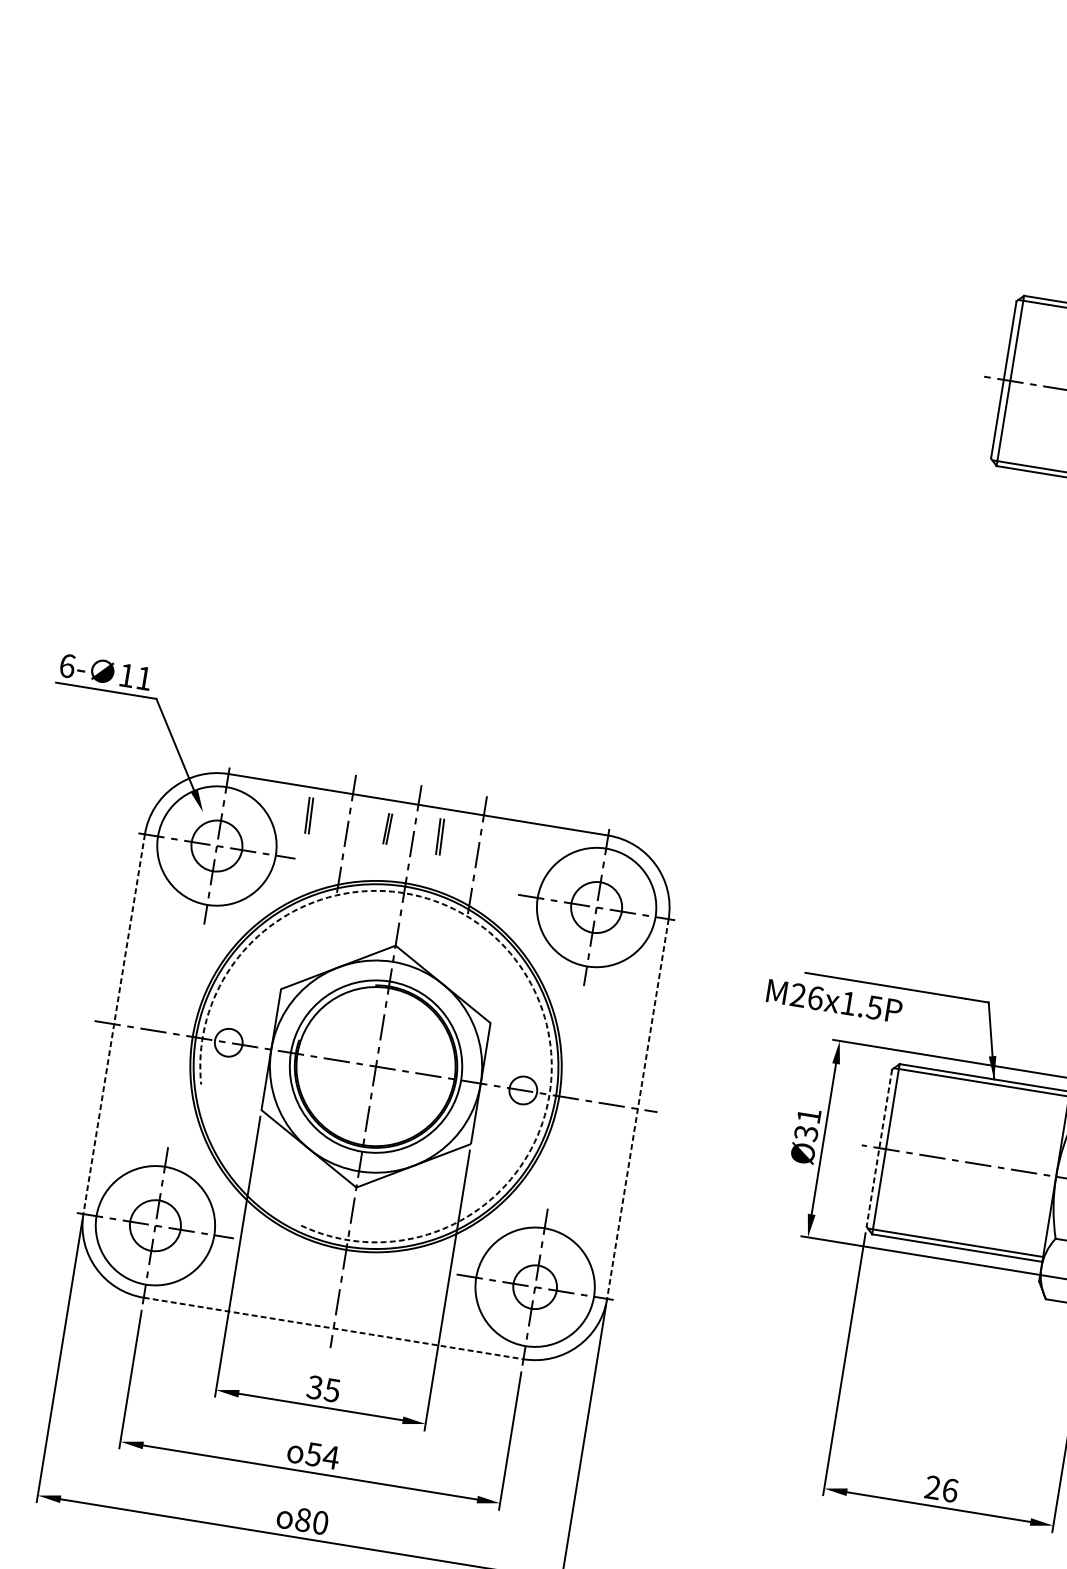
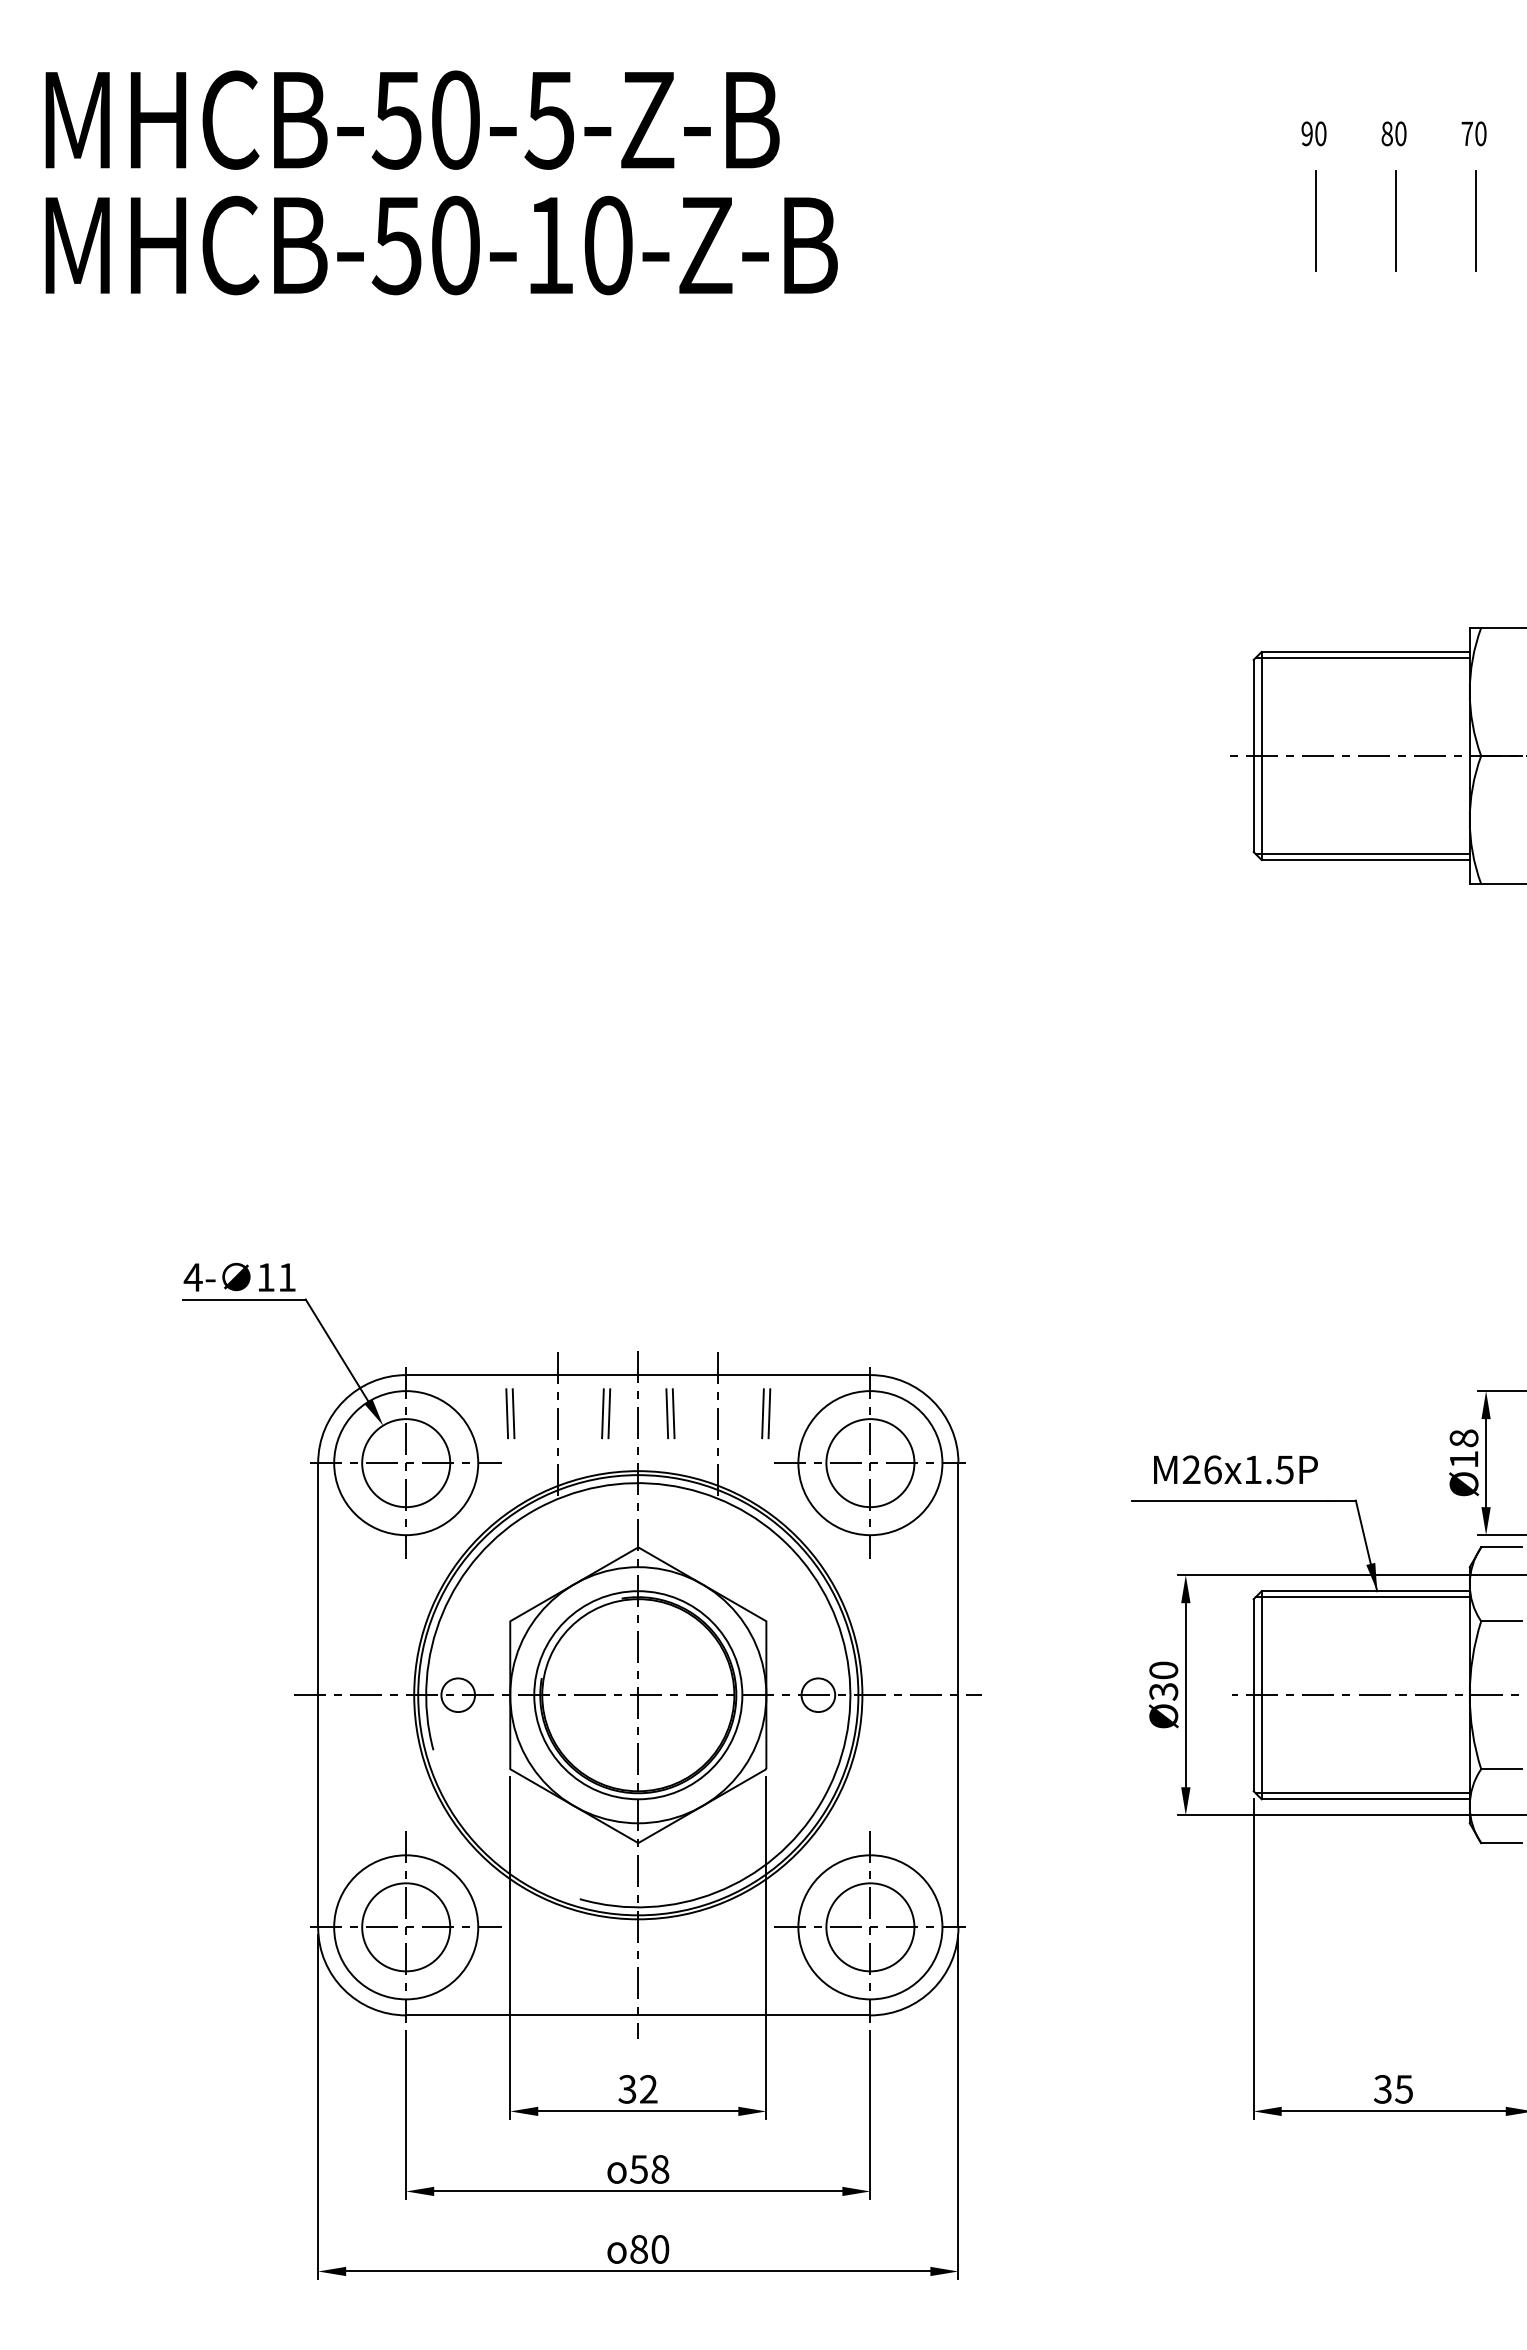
text: (66, 665) -> (192, 1277), 6- -> 4-
part: (308, 819) -> (510, 1413), size x1.43
part: (387, 831) -> (606, 1413), size x1.67
part: (439, 840) -> (670, 1413), size x1.43
circle: (217, 846) -> (406, 1463), size x1.43
part: (518, 853) -> (766, 1413), added
circle: (596, 907) -> (870, 1463), size x1.43
arc: (519, 964) -> (789, 1546), dashed -> solid
text: (834, 1000) -> (1235, 1469), moved
line: (114, 1024) -> (318, 1695), dashed -> solid
line: (637, 1109) -> (958, 1695), dashed -> solid
text: (808, 1115) -> (1163, 1670), Ø31 -> Ø30
line: (879, 1148) -> (1253, 1695), dashed -> solid
circle: (155, 1225) -> (406, 1927), size x1.43
circle: (535, 1287) -> (870, 1927), size x1.67
line: (333, 1328) -> (638, 2015), dashed -> solid
text: (332, 1390) -> (648, 2089), 35 -> 32
text: (330, 1457) -> (659, 2169), 54 -> 58
text: (941, 1489) -> (1393, 2089), 26 -> 35

